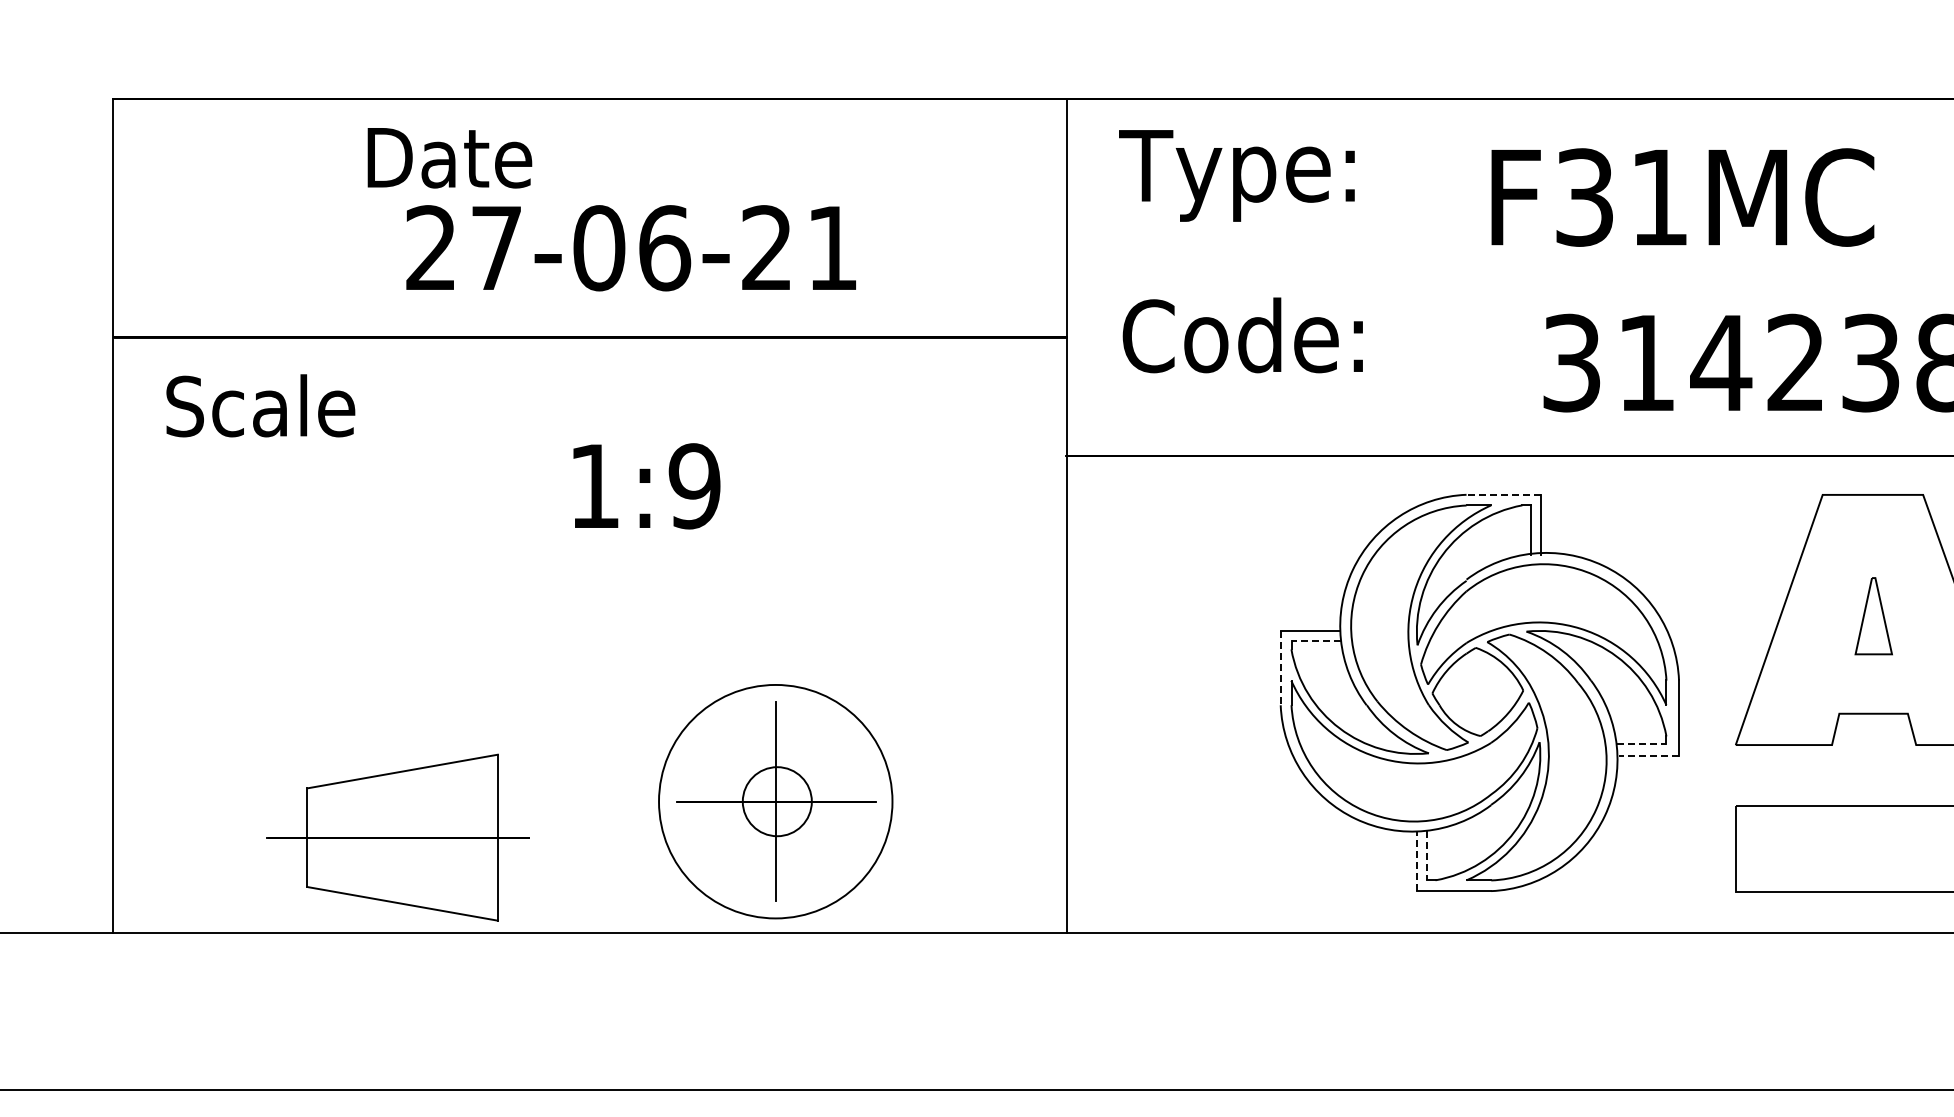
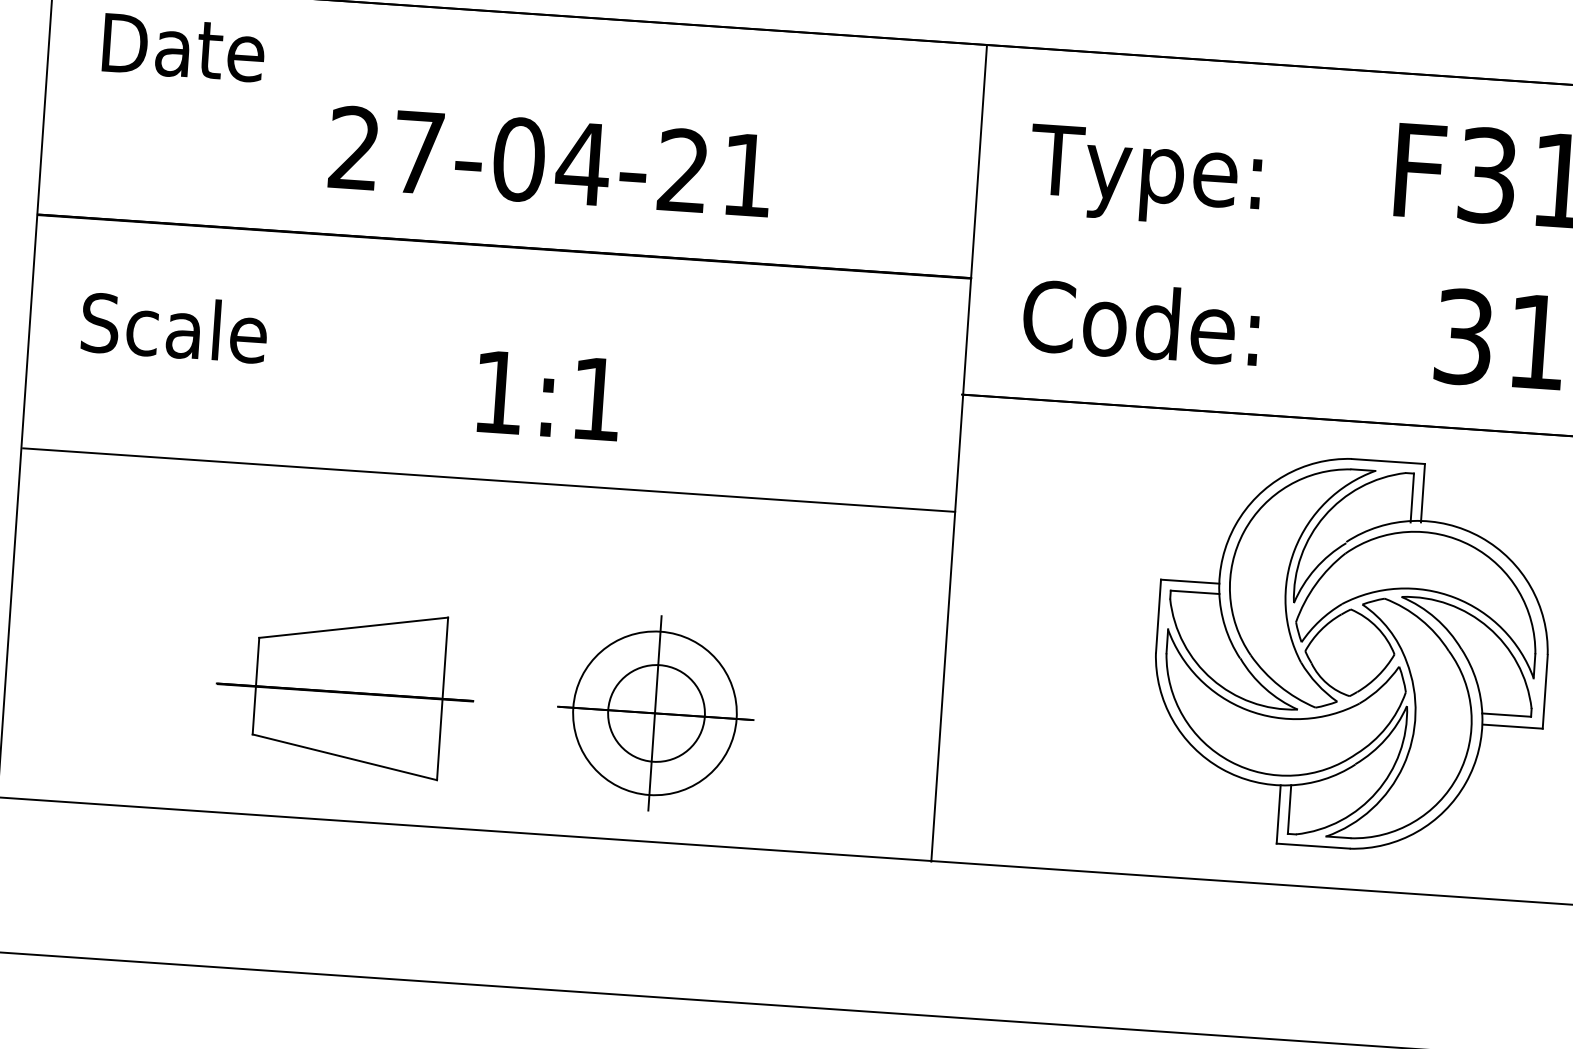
text: (449, 158) -> (183, 48), moved
text: (1236, 175) -> (1144, 175), moved
text: (664, 248) -> (582, 164), 27-06-21 -> 27-04-21
text: (1242, 335) -> (1140, 322), moved
text: (260, 405) -> (174, 327), moved
text: (694, 486) -> (596, 399), 1:9 -> 1:1
line: (1503, 494) -> (1388, 461), dashed -> solid
line: (590, 576) -> (488, 480), added
line: (1316, 641) -> (1195, 592), dashed -> solid
line: (1280, 668) -> (1158, 616), dashed -> solid
line: (1641, 744) -> (1506, 715), dashed -> solid
line: (1648, 755) -> (1512, 726), dashed -> solid
circle: (775, 801) -> (654, 713), size x0.71
circle: (777, 801) -> (656, 713), size x1.43
part: (397, 837) -> (344, 691), moved
line: (1427, 855) -> (1289, 809), dashed -> solid
line: (1416, 861) -> (1278, 814), dashed -> solid

